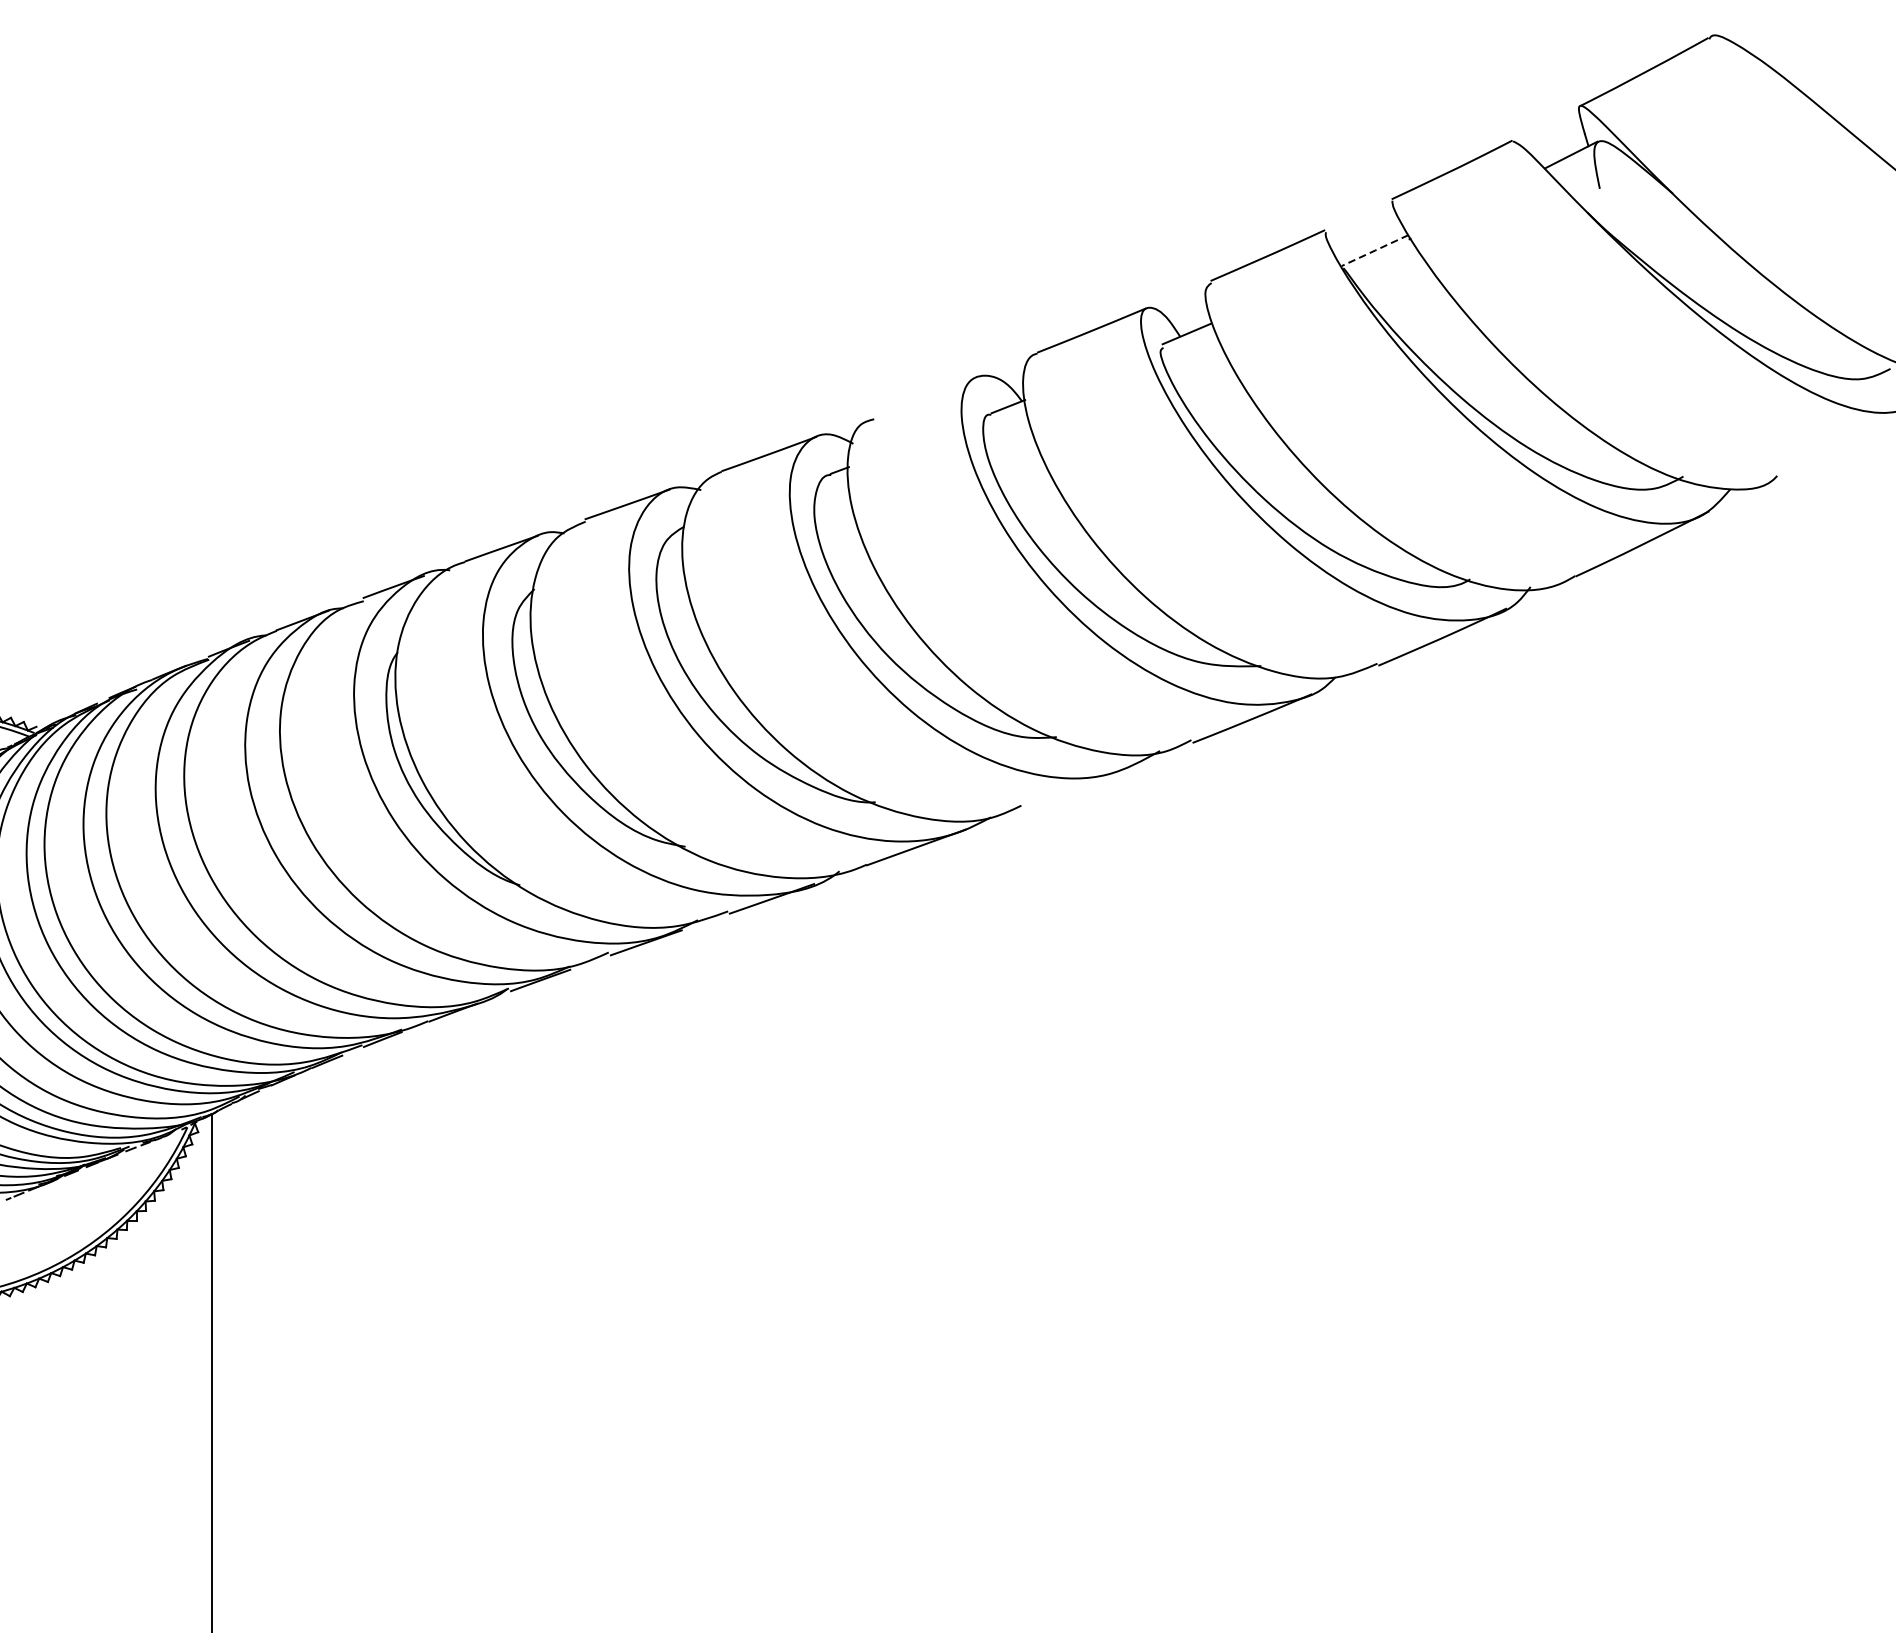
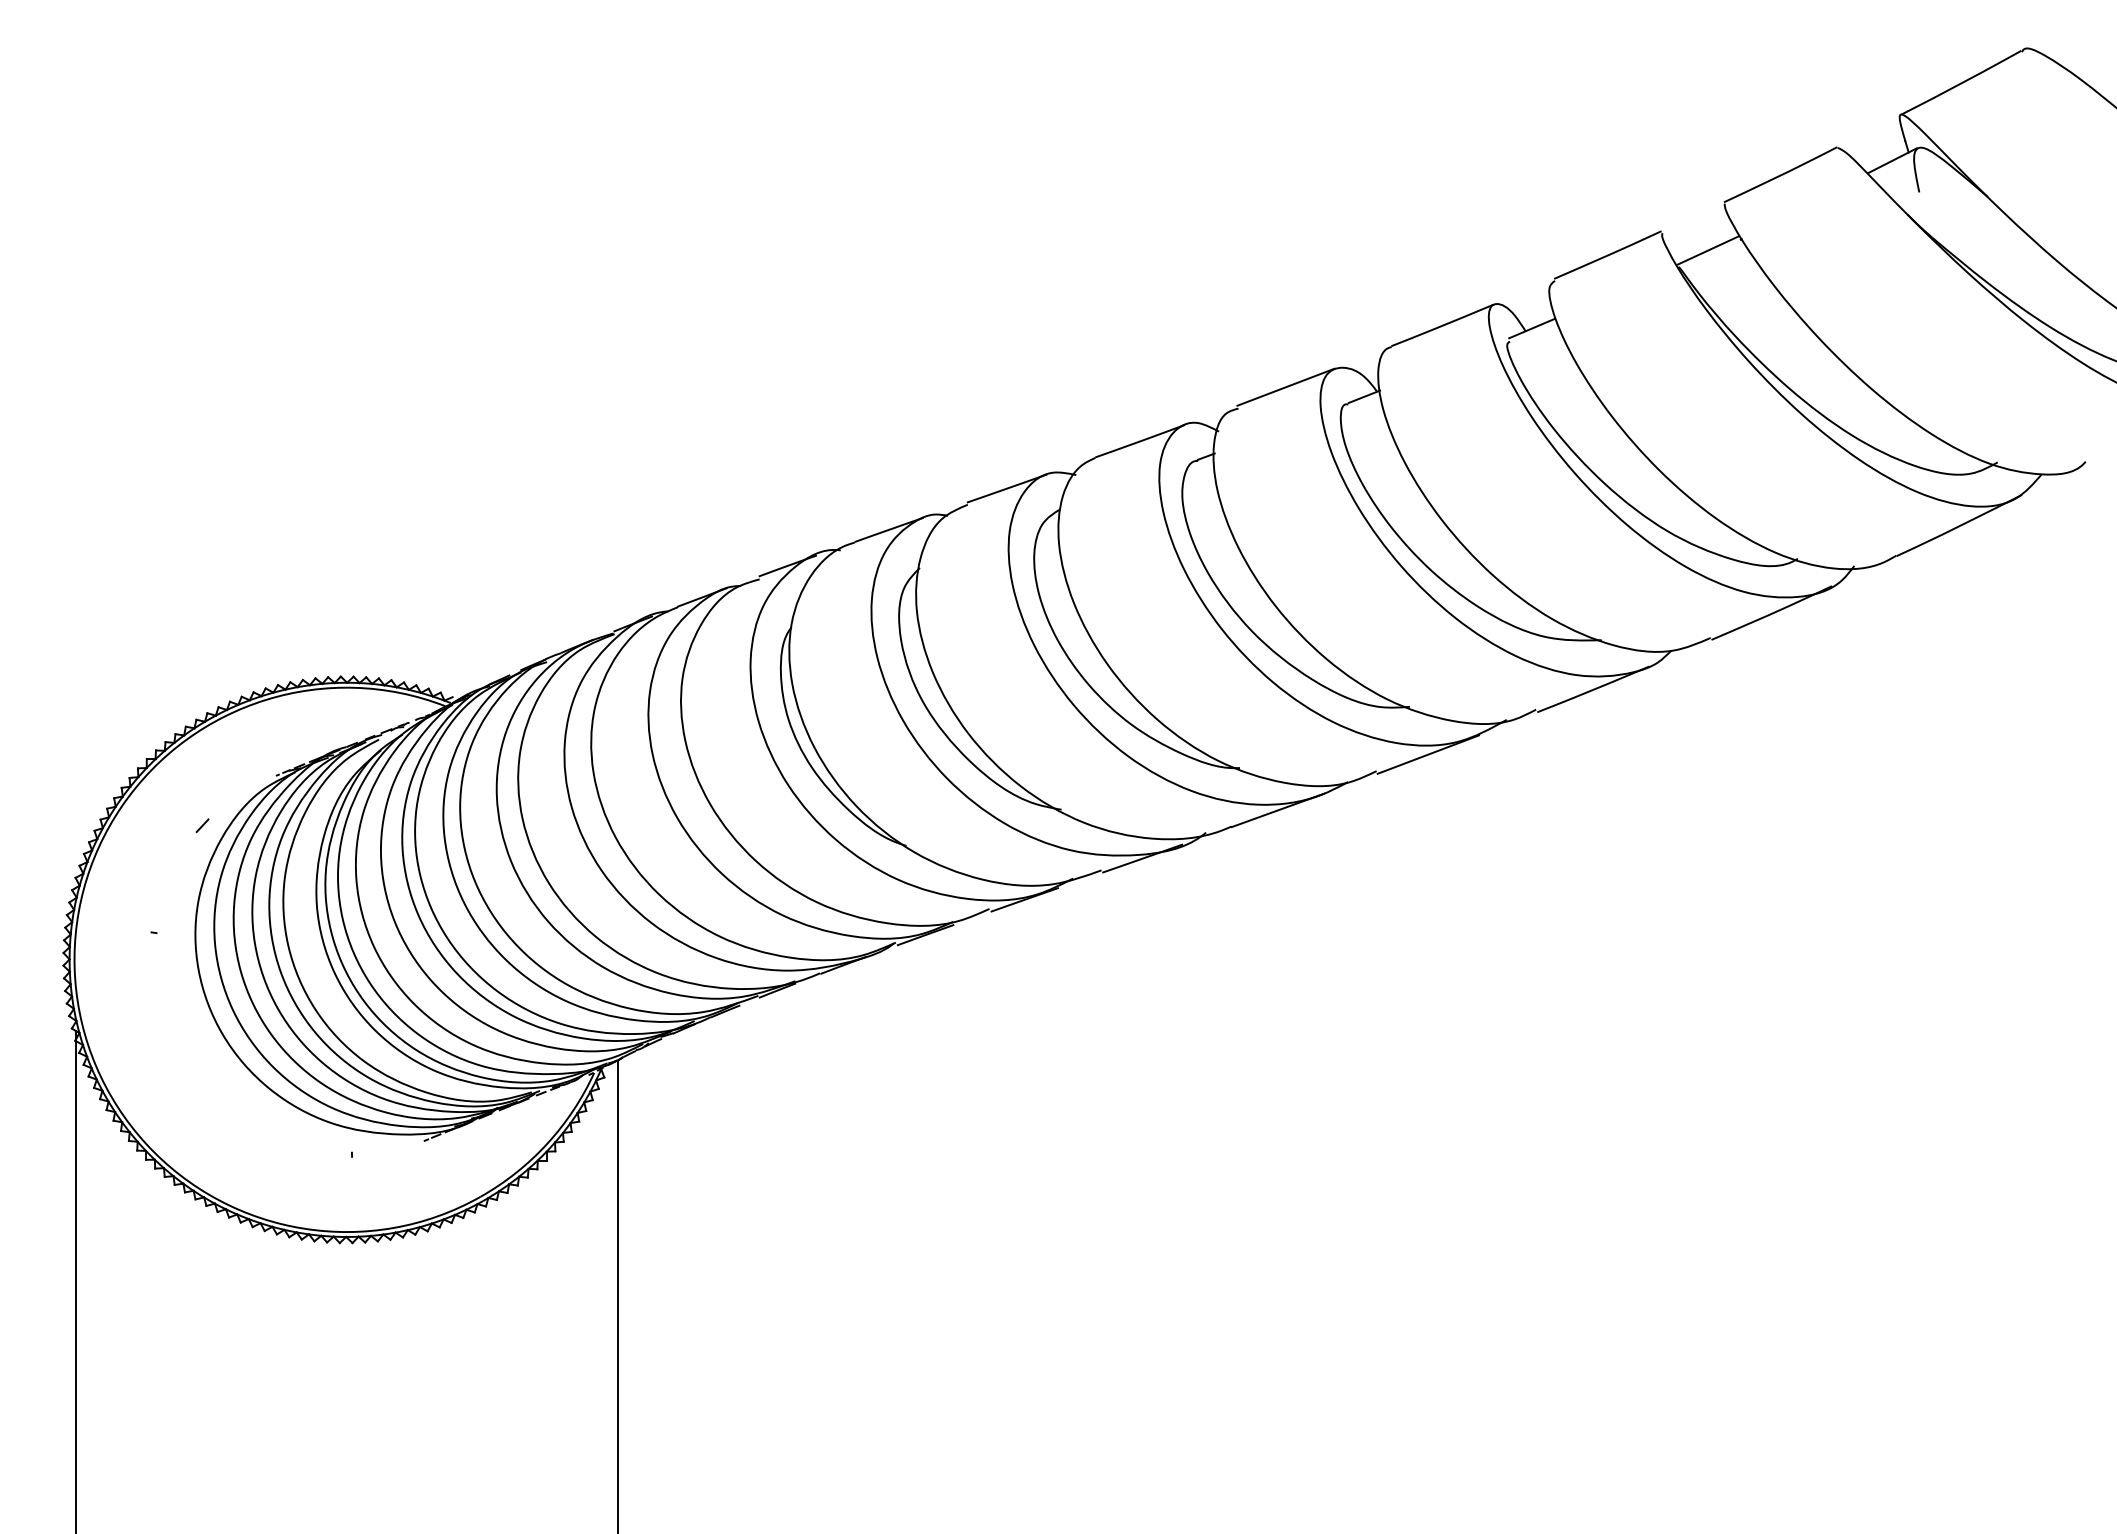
line: (1375, 250) -> (1708, 250), dashed -> solid
line: (924, 395) -> (1285, 386), added
line: (1076, 787) -> (1428, 754), added

